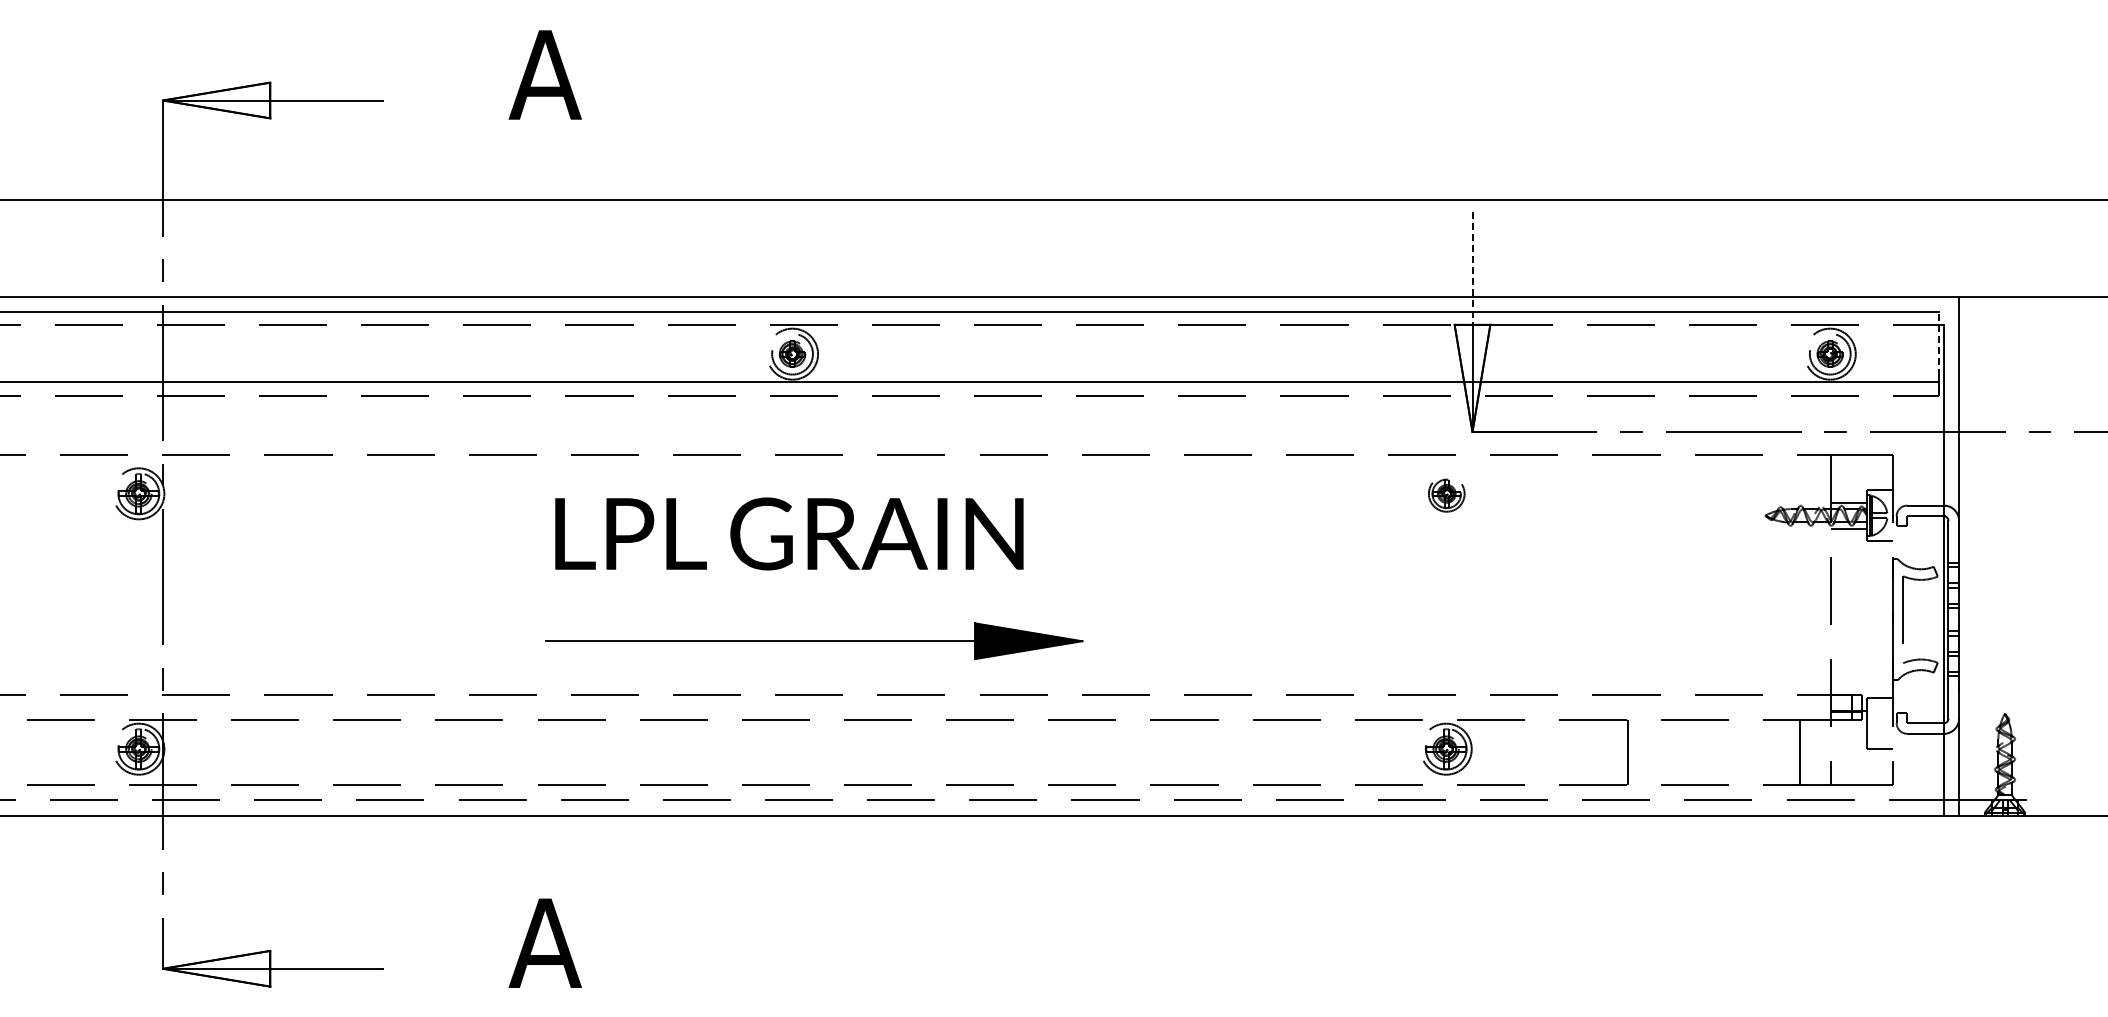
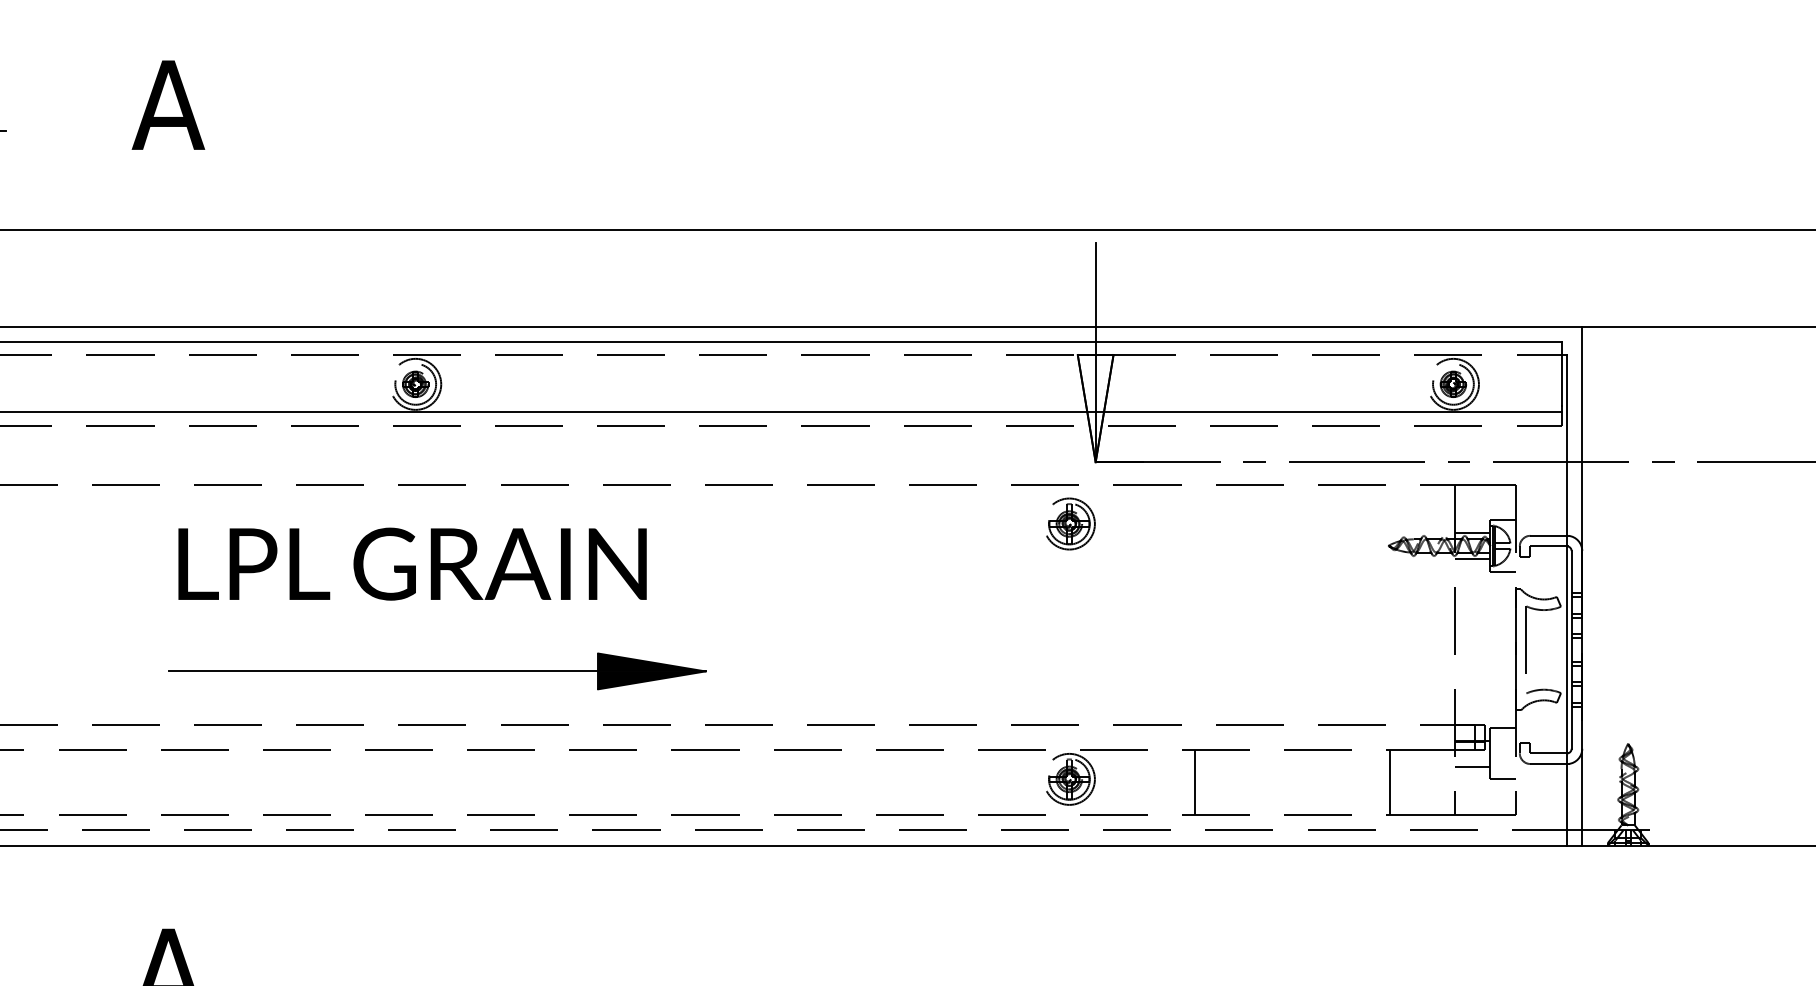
line: (1472, 269) -> (1095, 299), dashed -> solid
line: (1939, 343) -> (1562, 373), dashed -> solid
part: (1447, 493) -> (1070, 523), size x1.43
line: (1849, 736) -> (1472, 766), added
line: (1627, 752) -> (1194, 782), moved
line: (1799, 752) -> (1389, 782), moved

